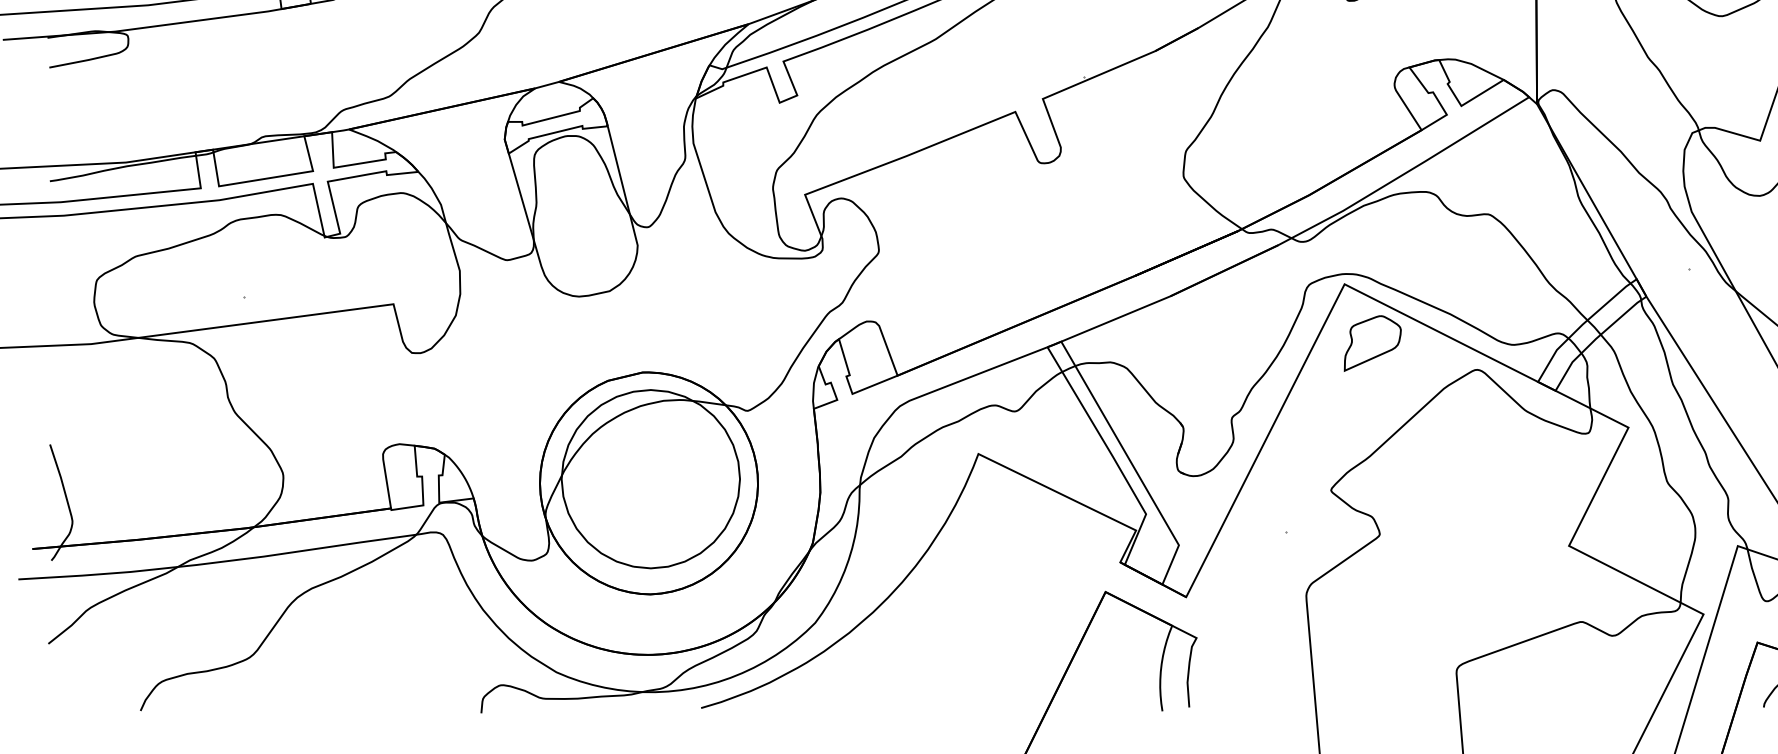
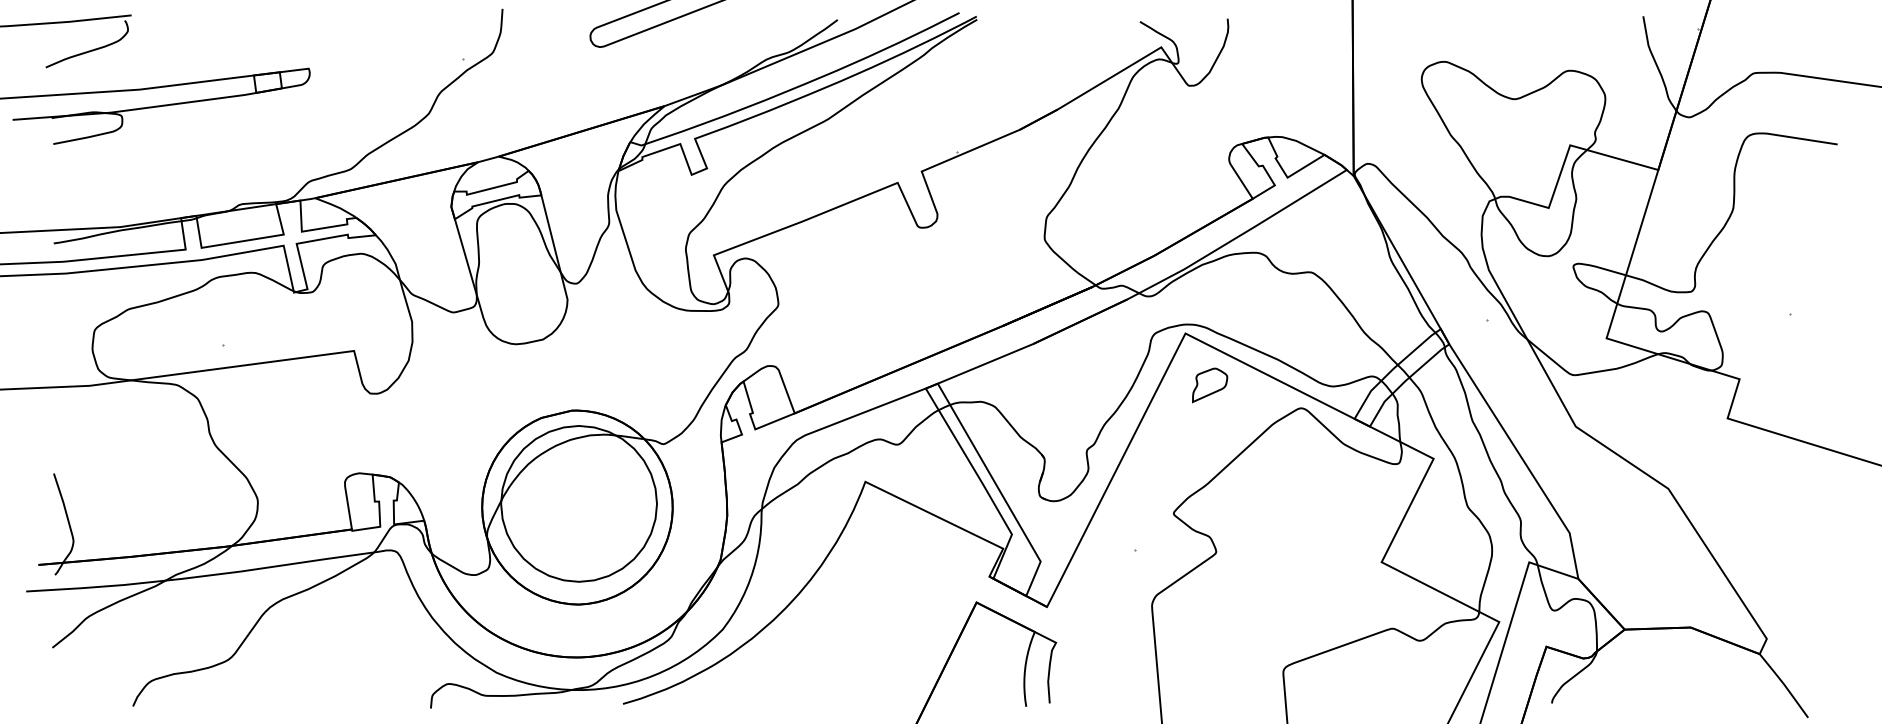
part: (1372, 343) -> (1209, 385), size x0.7

